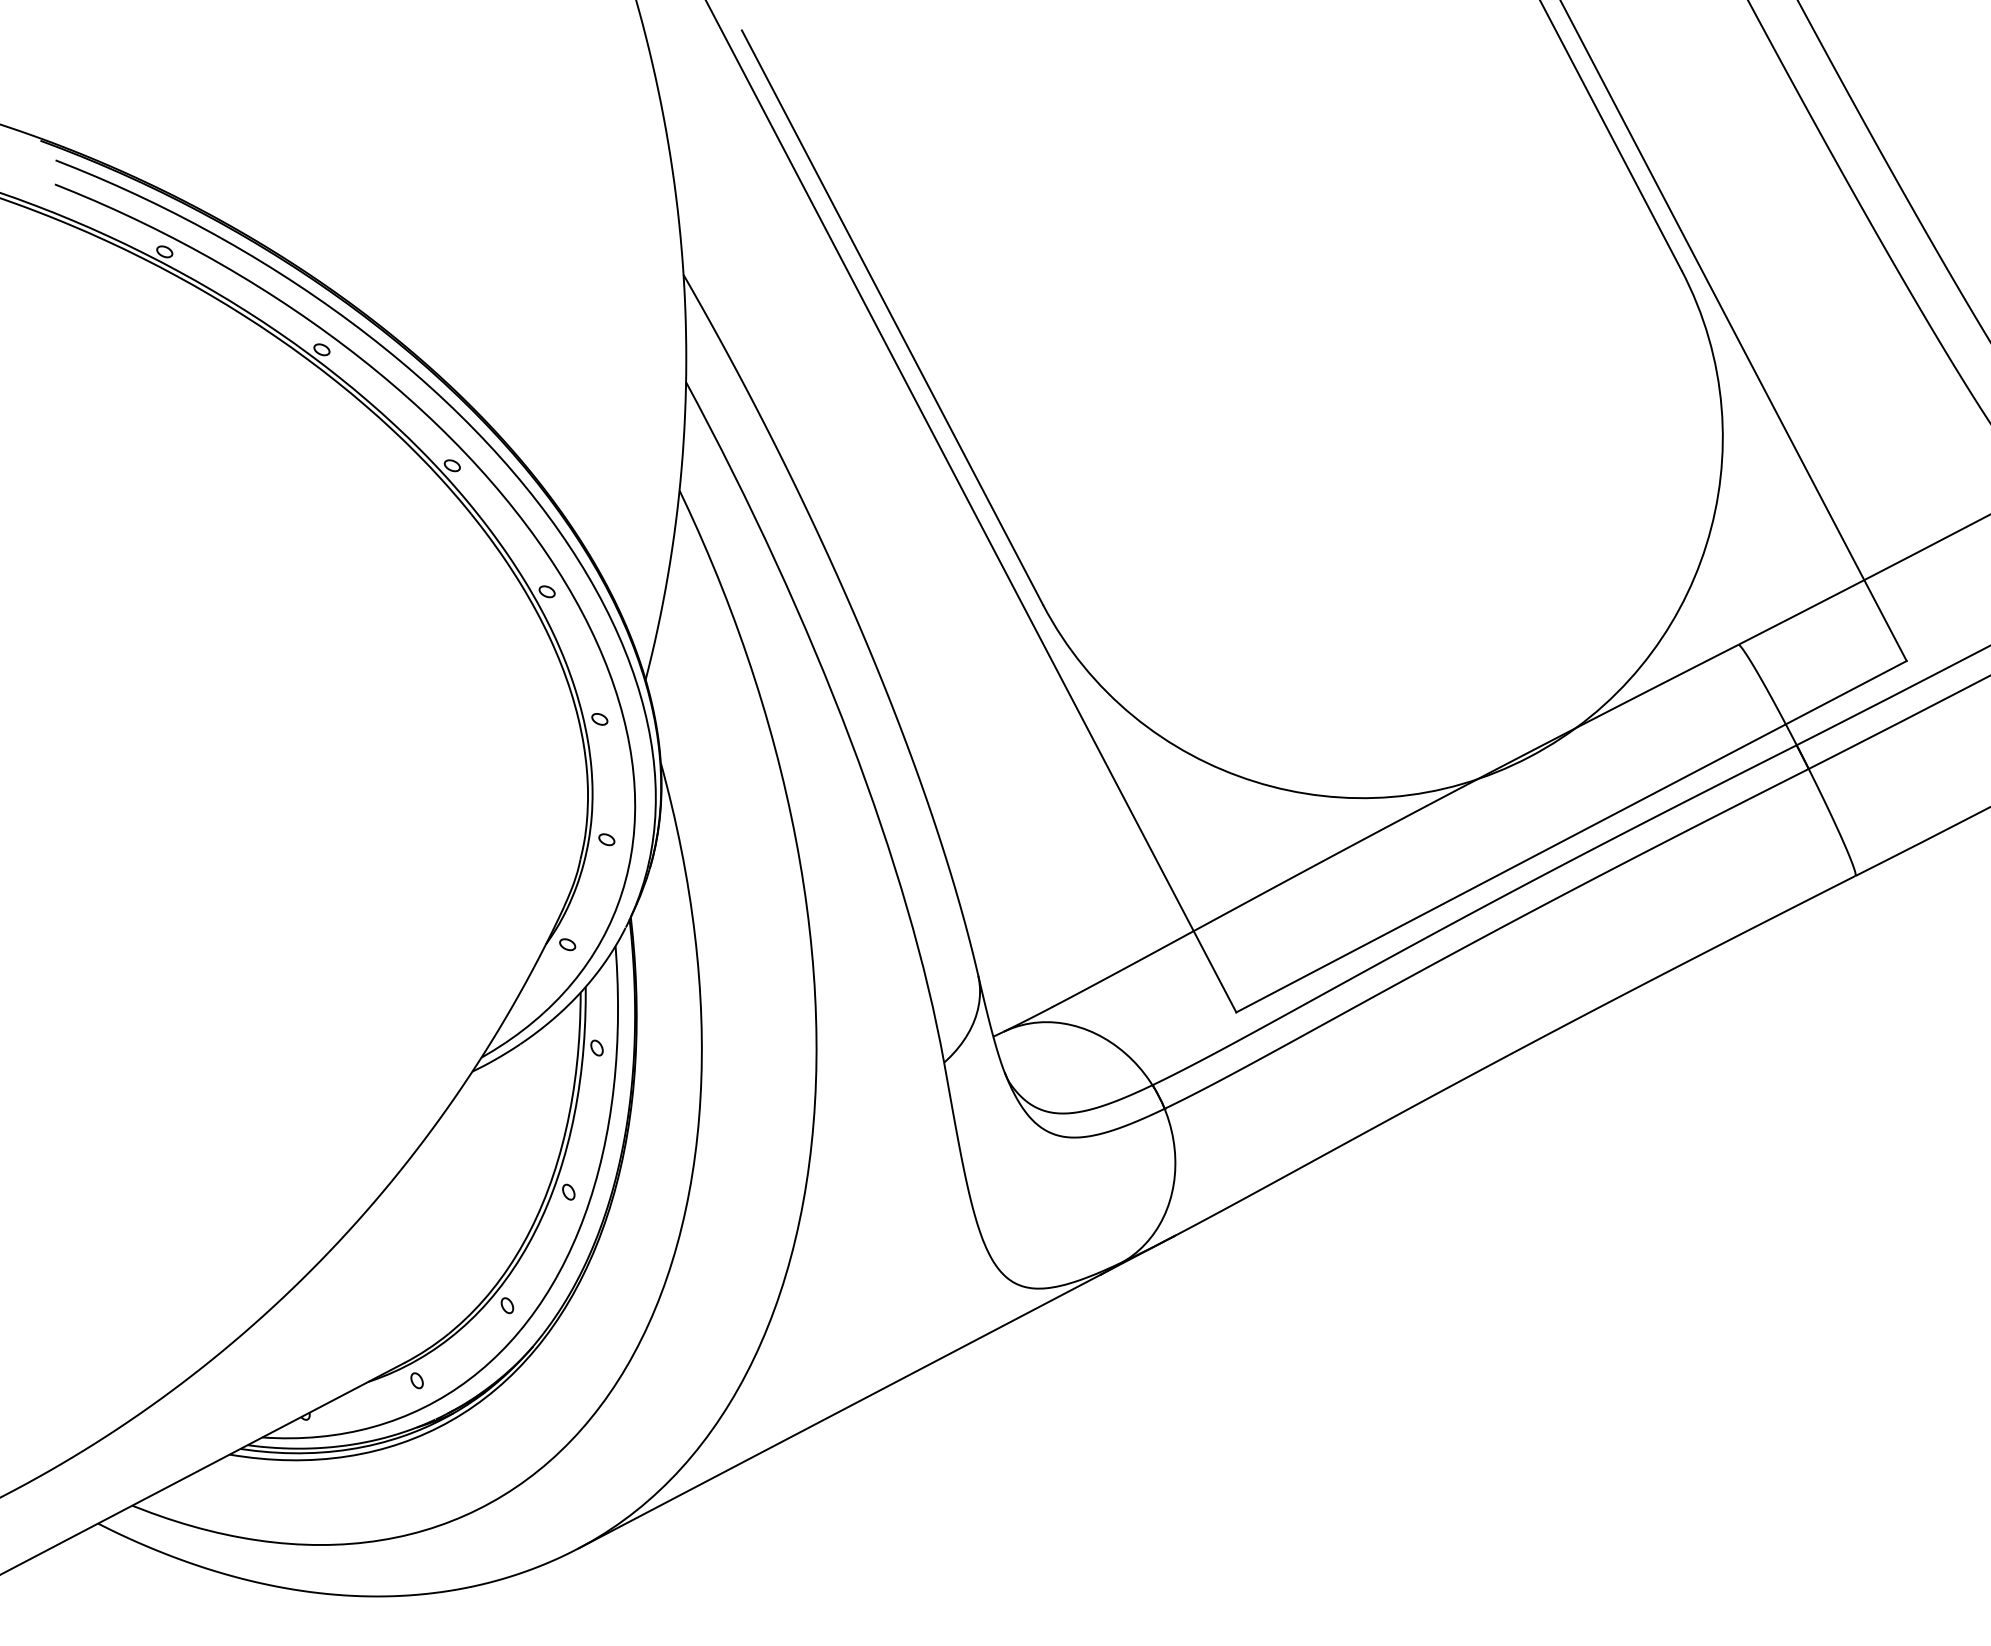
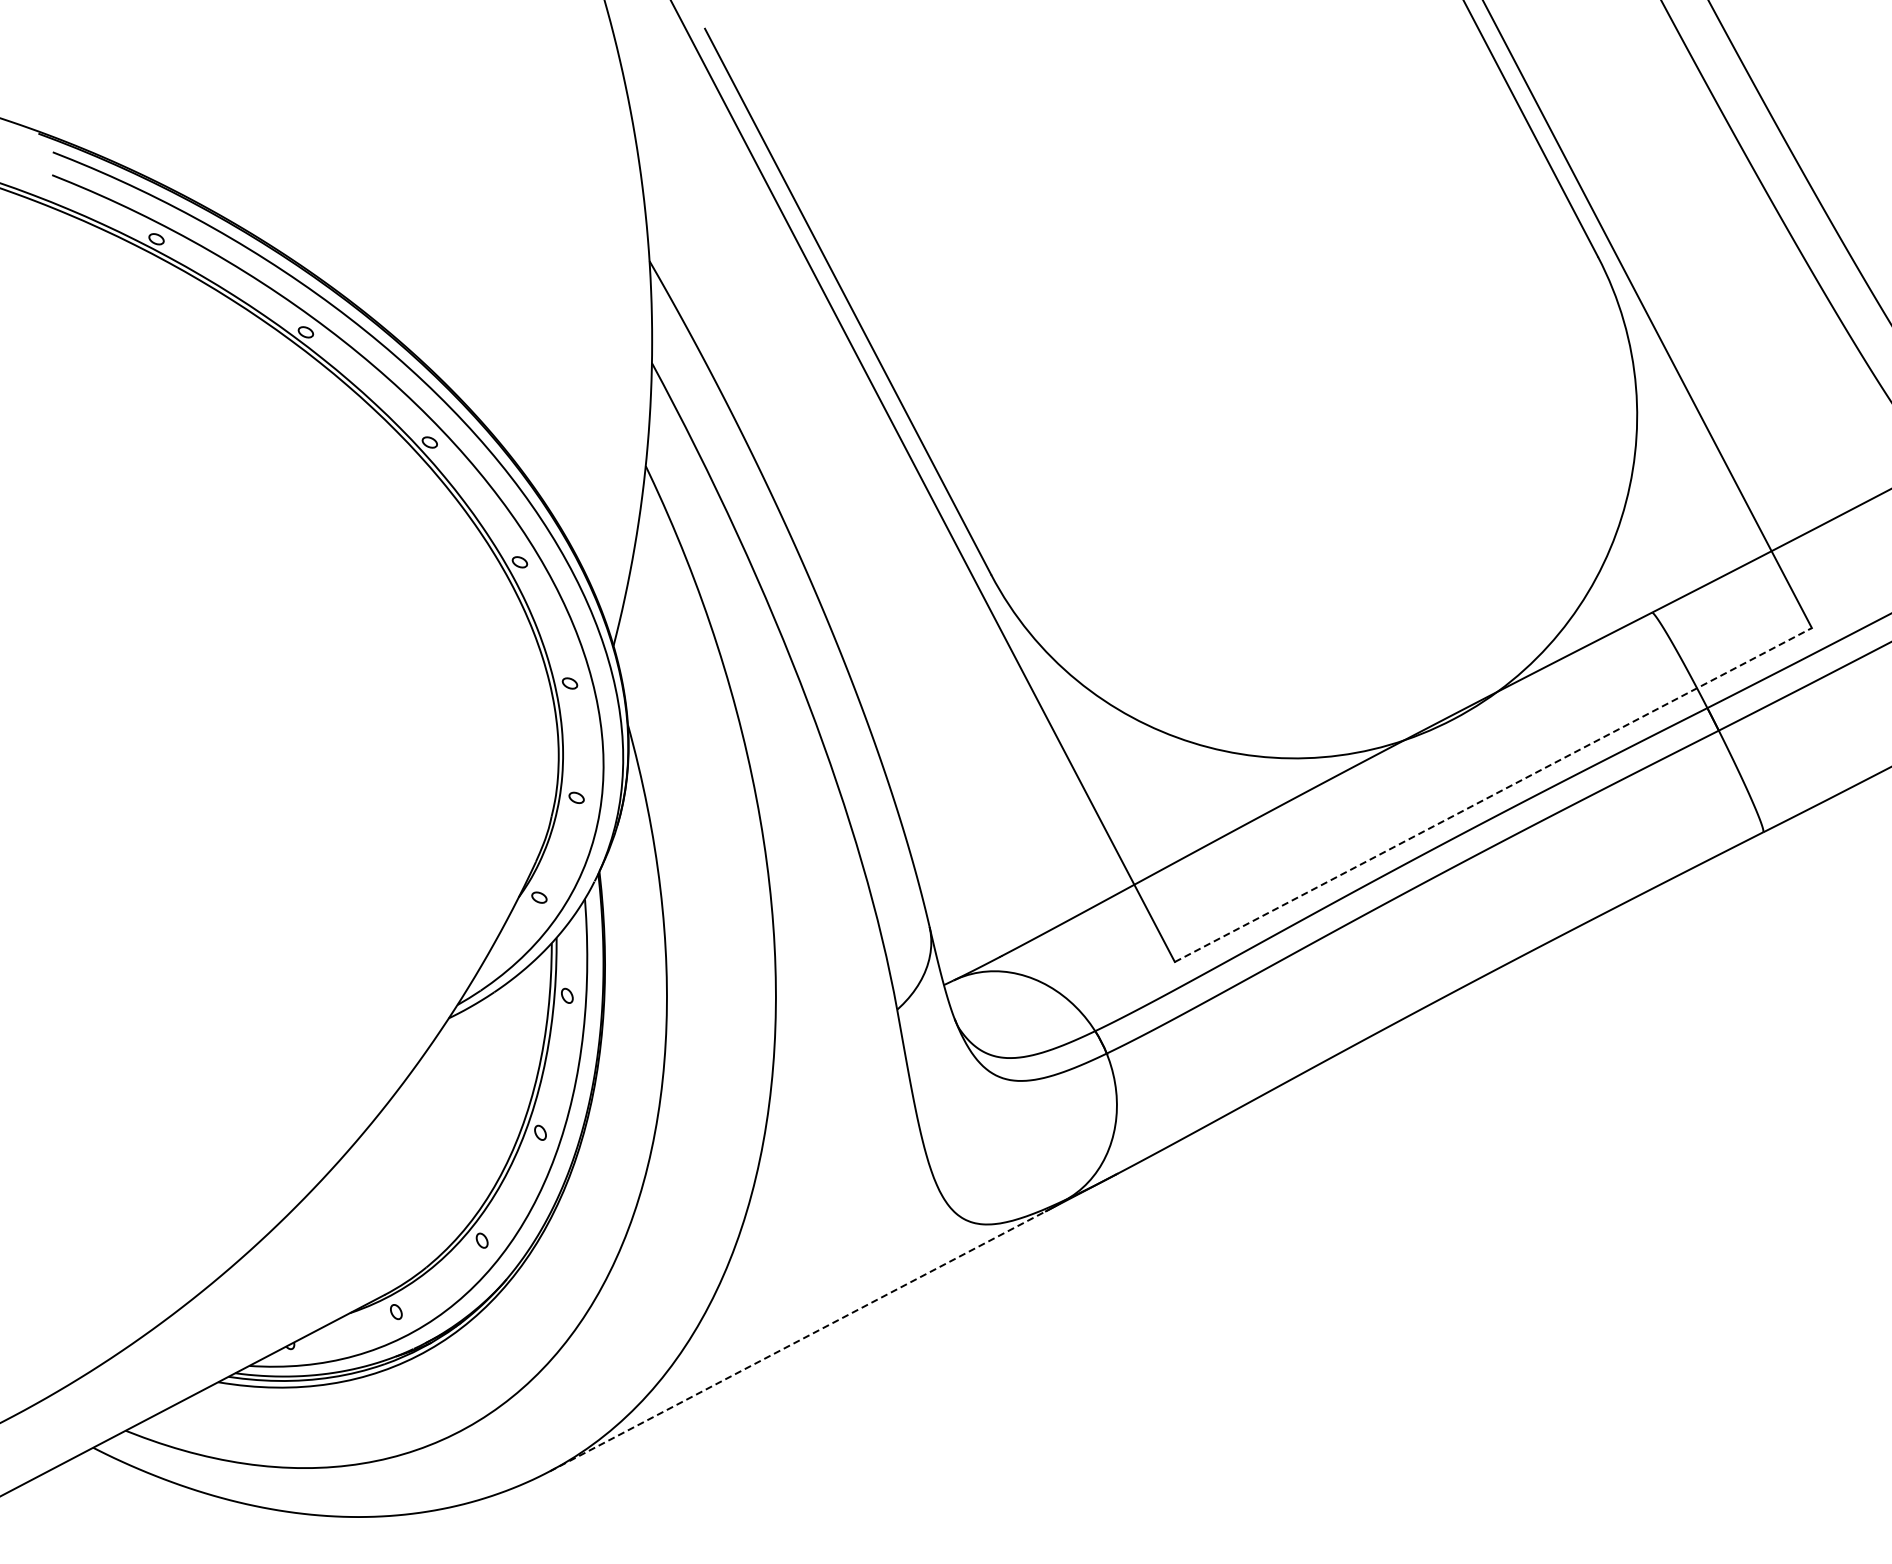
line: (1571, 837) -> (1493, 795), solid -> dashed
line: (840, 1411) -> (798, 1341), solid -> dashed

